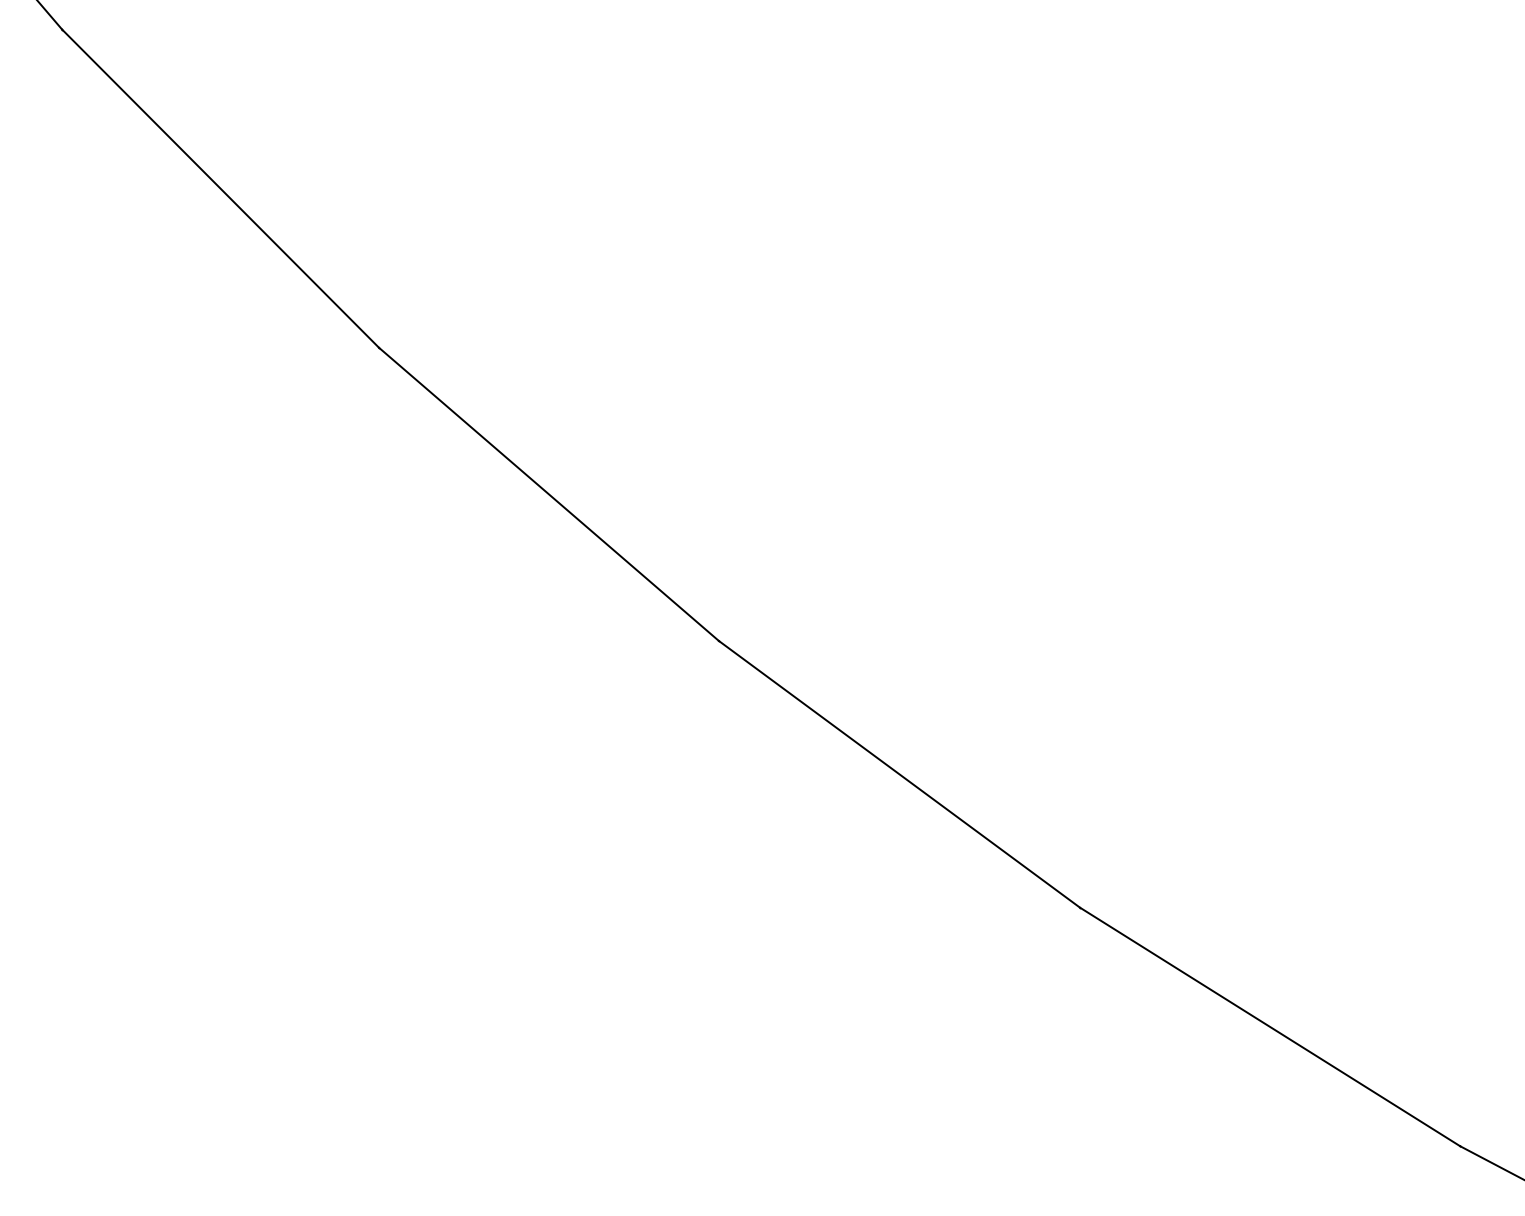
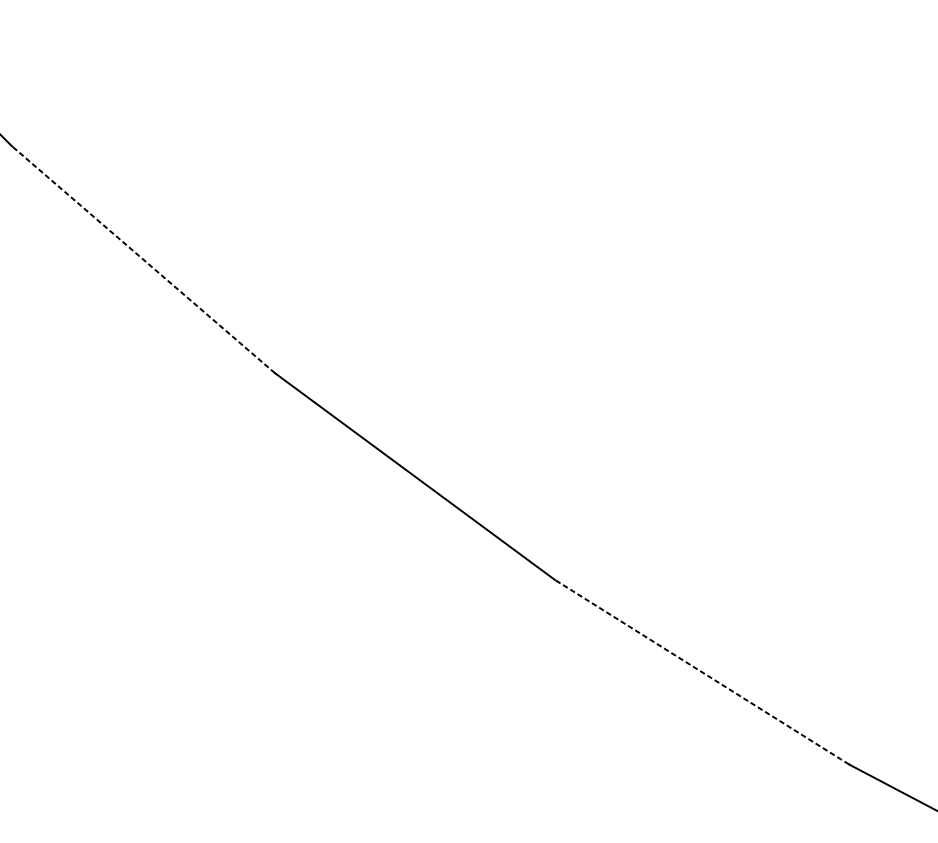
line: (548, 494) -> (143, 259), solid -> dashed
line: (1269, 1026) -> (701, 671), solid -> dashed

